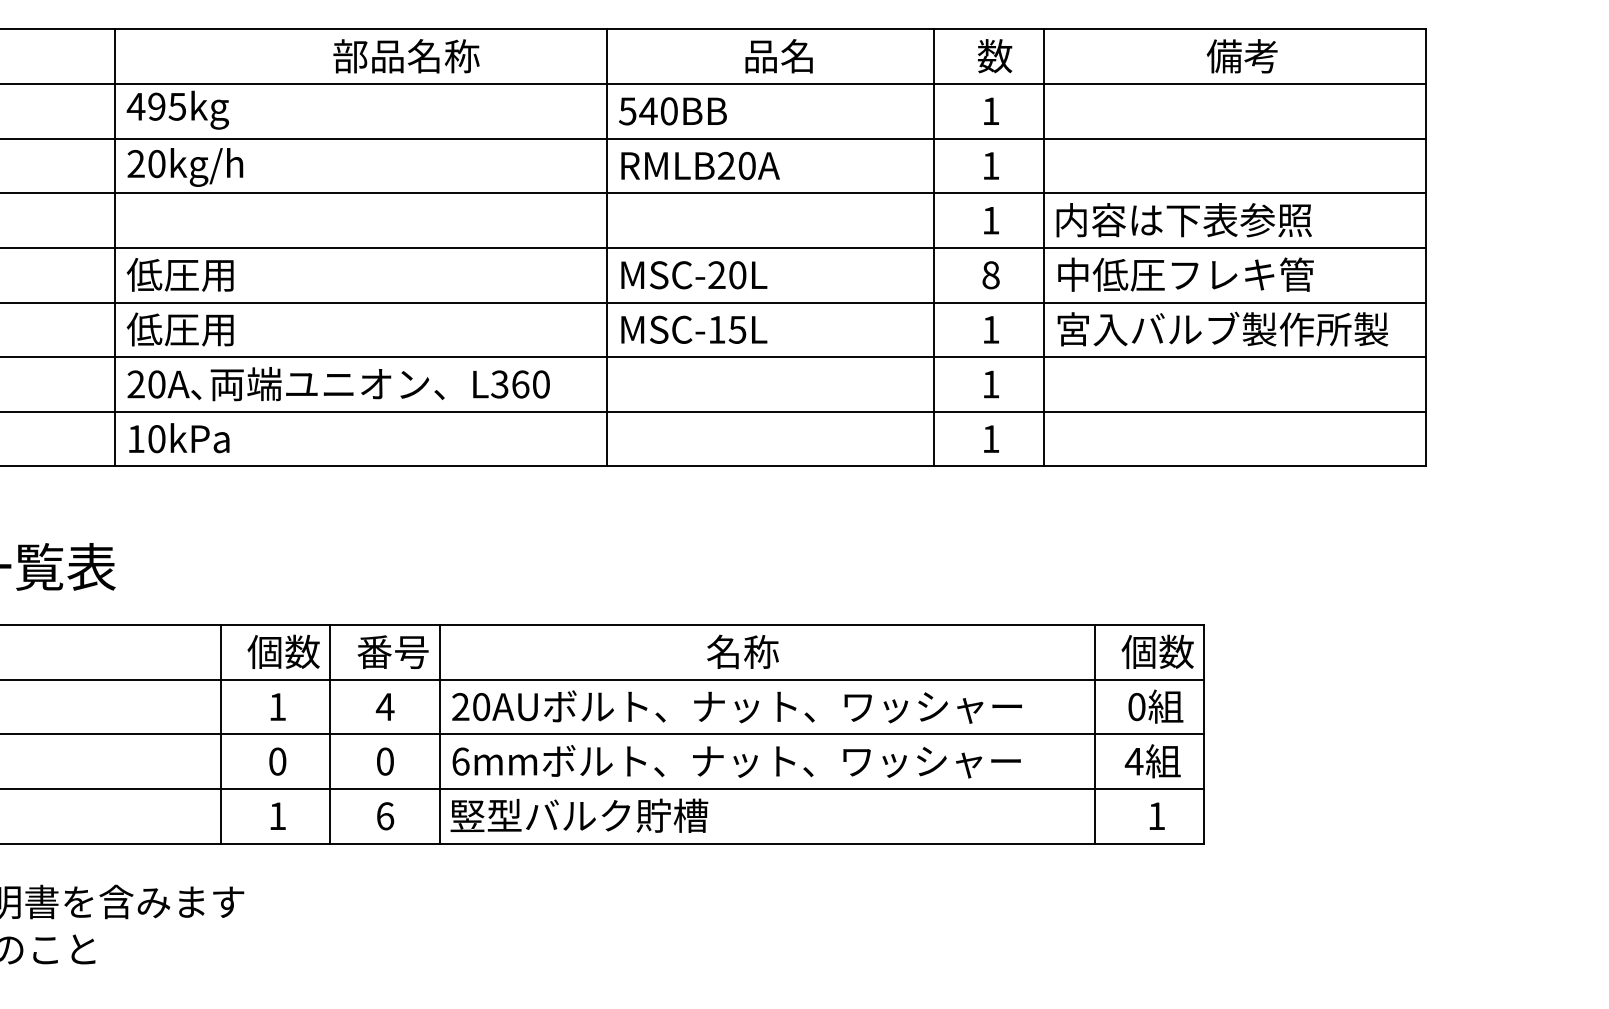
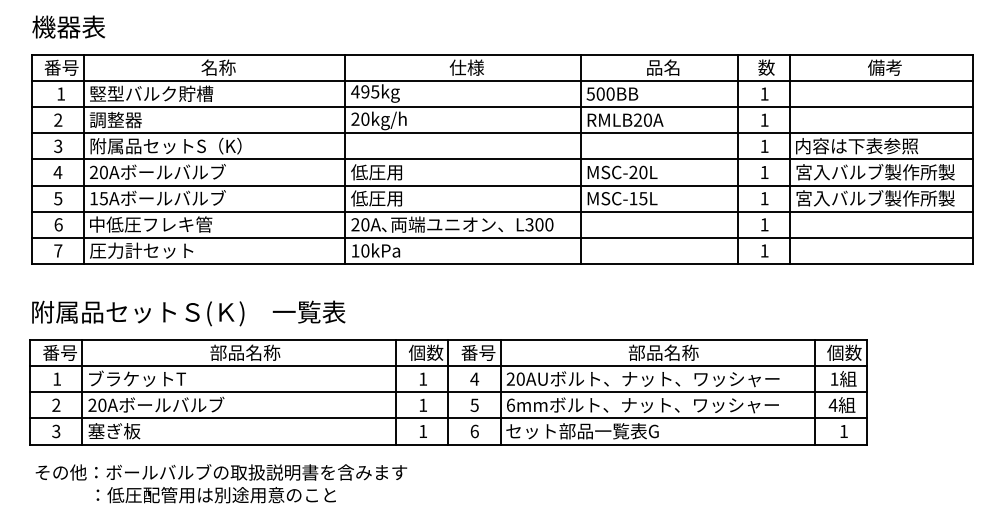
text: (405, 55) -> (484, 67), 部品名称 -> 仕様
text: (648, 110) -> (600, 93), 540BB -> 500BB
text: (990, 275) -> (764, 172), 8 -> 1
text: (1222, 275) -> (875, 172), 中低圧フレキ管 -> 宮入バルブ製作所製
text: (520, 383) -> (539, 224), L360 -> L300
text: (779, 651) -> (663, 352), 名称 -> 部品名称
text: (1136, 705) -> (834, 378), 0 -> 1
text: (278, 759) -> (423, 404), 0 -> 1
text: (384, 759) -> (474, 404), 0 -> 5
text: (610, 816) -> (582, 431), 竪型バルク貯槽 -> セット部品一覧表G

